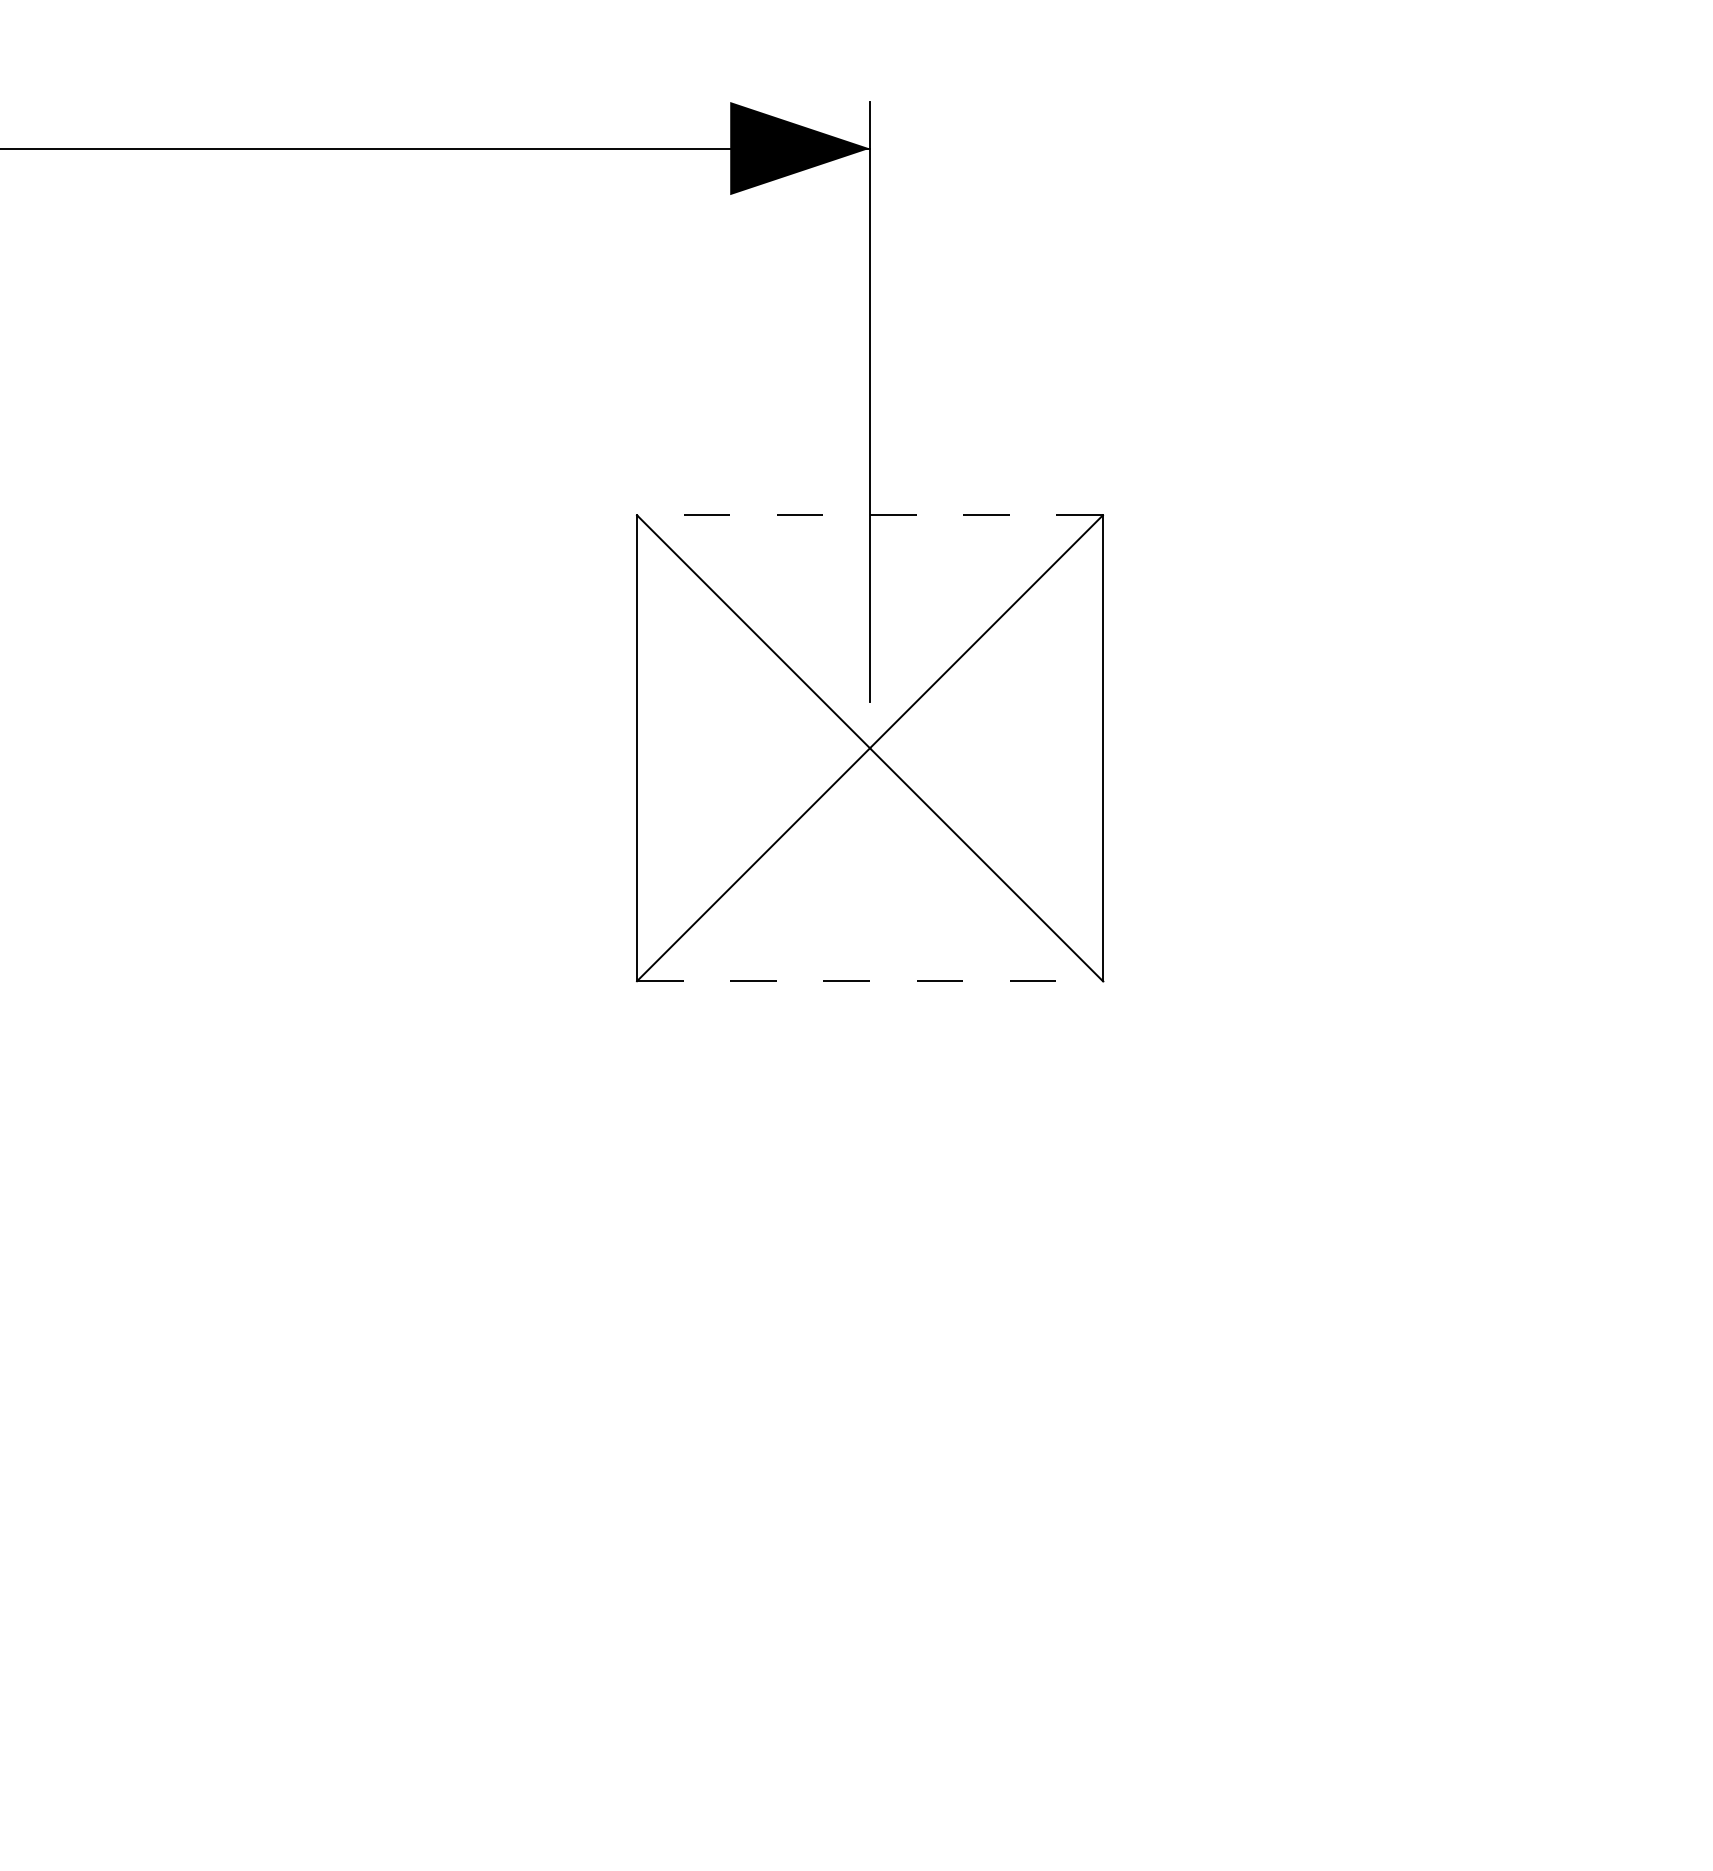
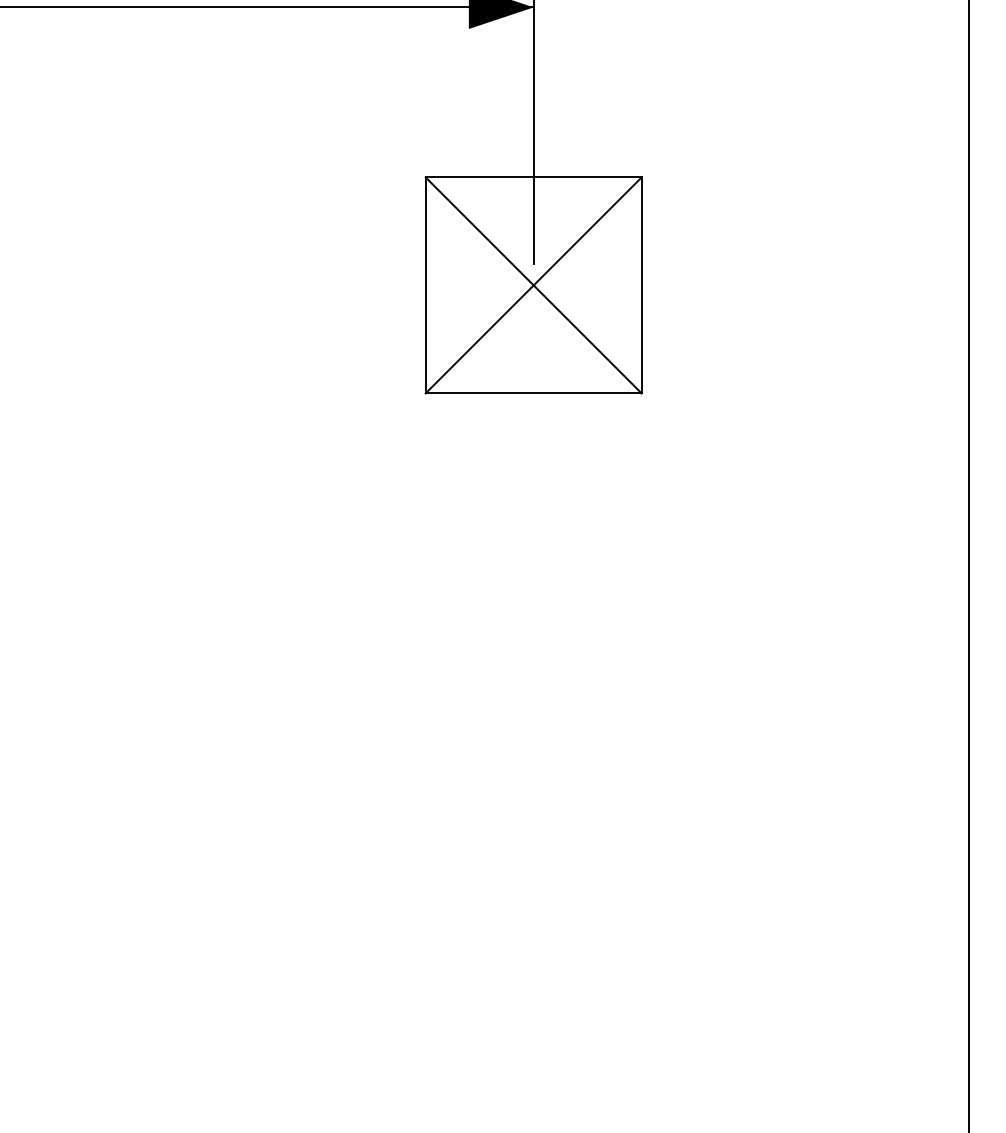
line: (869, 515) -> (533, 177), dashed -> solid
line: (869, 981) -> (533, 393), dashed -> solid

